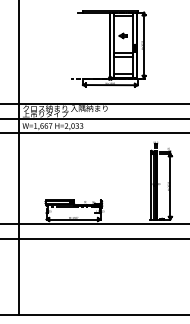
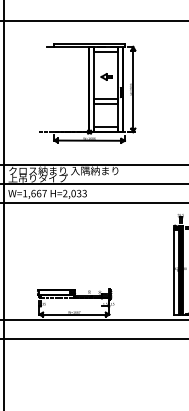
part: (108, 48) -> (87, 93), moved

